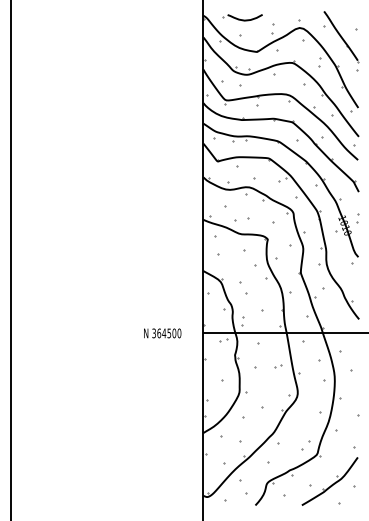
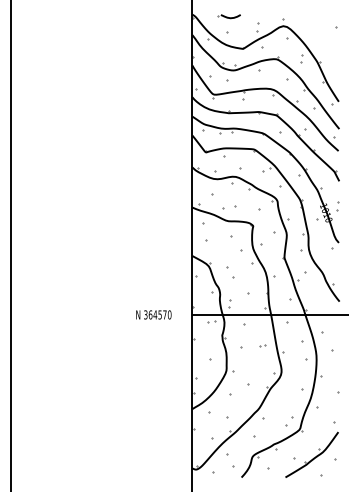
part: (242, 17) -> (229, 16), size x0.6
part: (341, 41) -> (322, 38), removed
text: (174, 333) -> (165, 315), 364500 -> 364570

